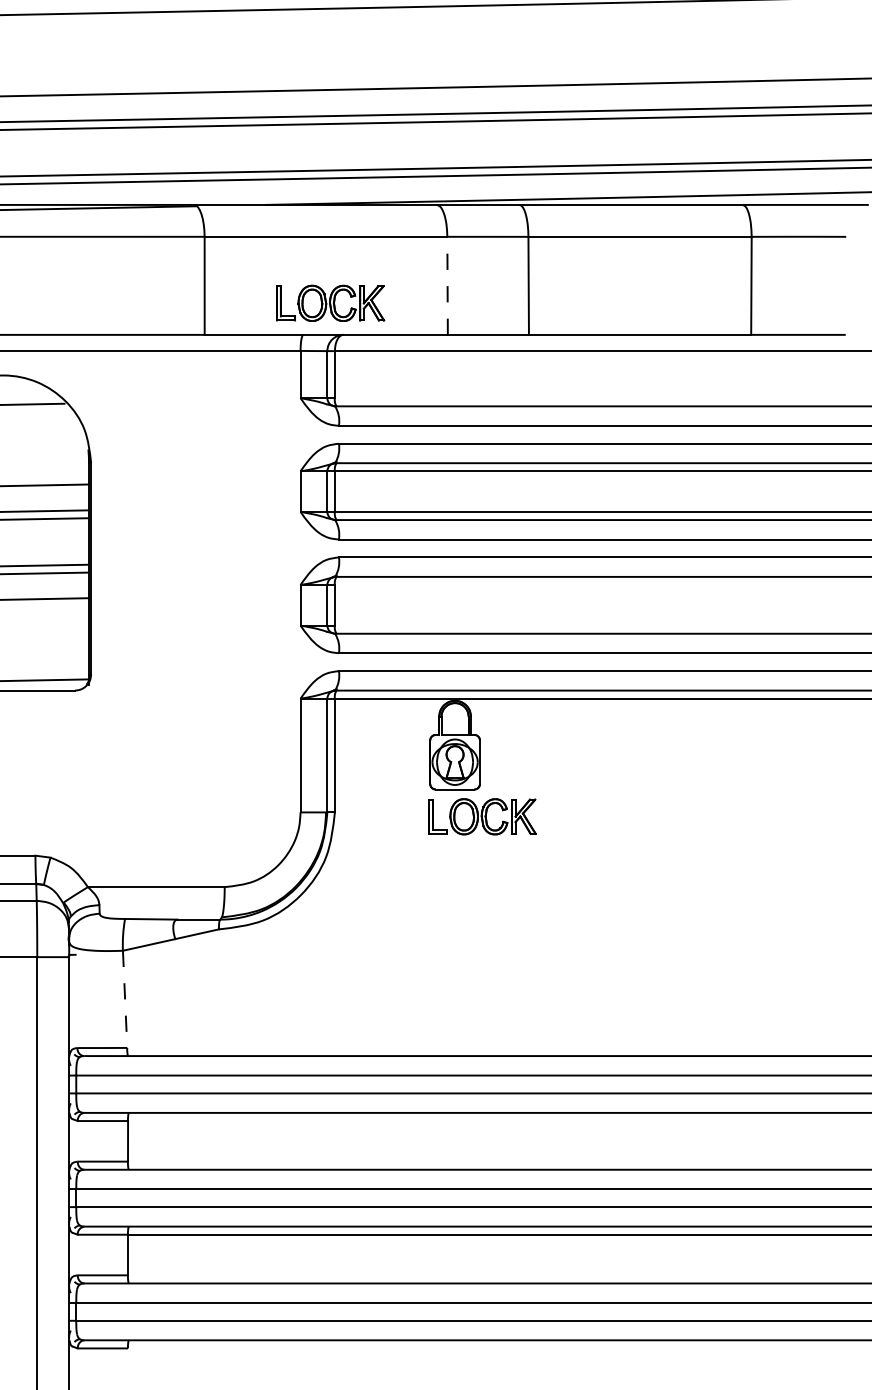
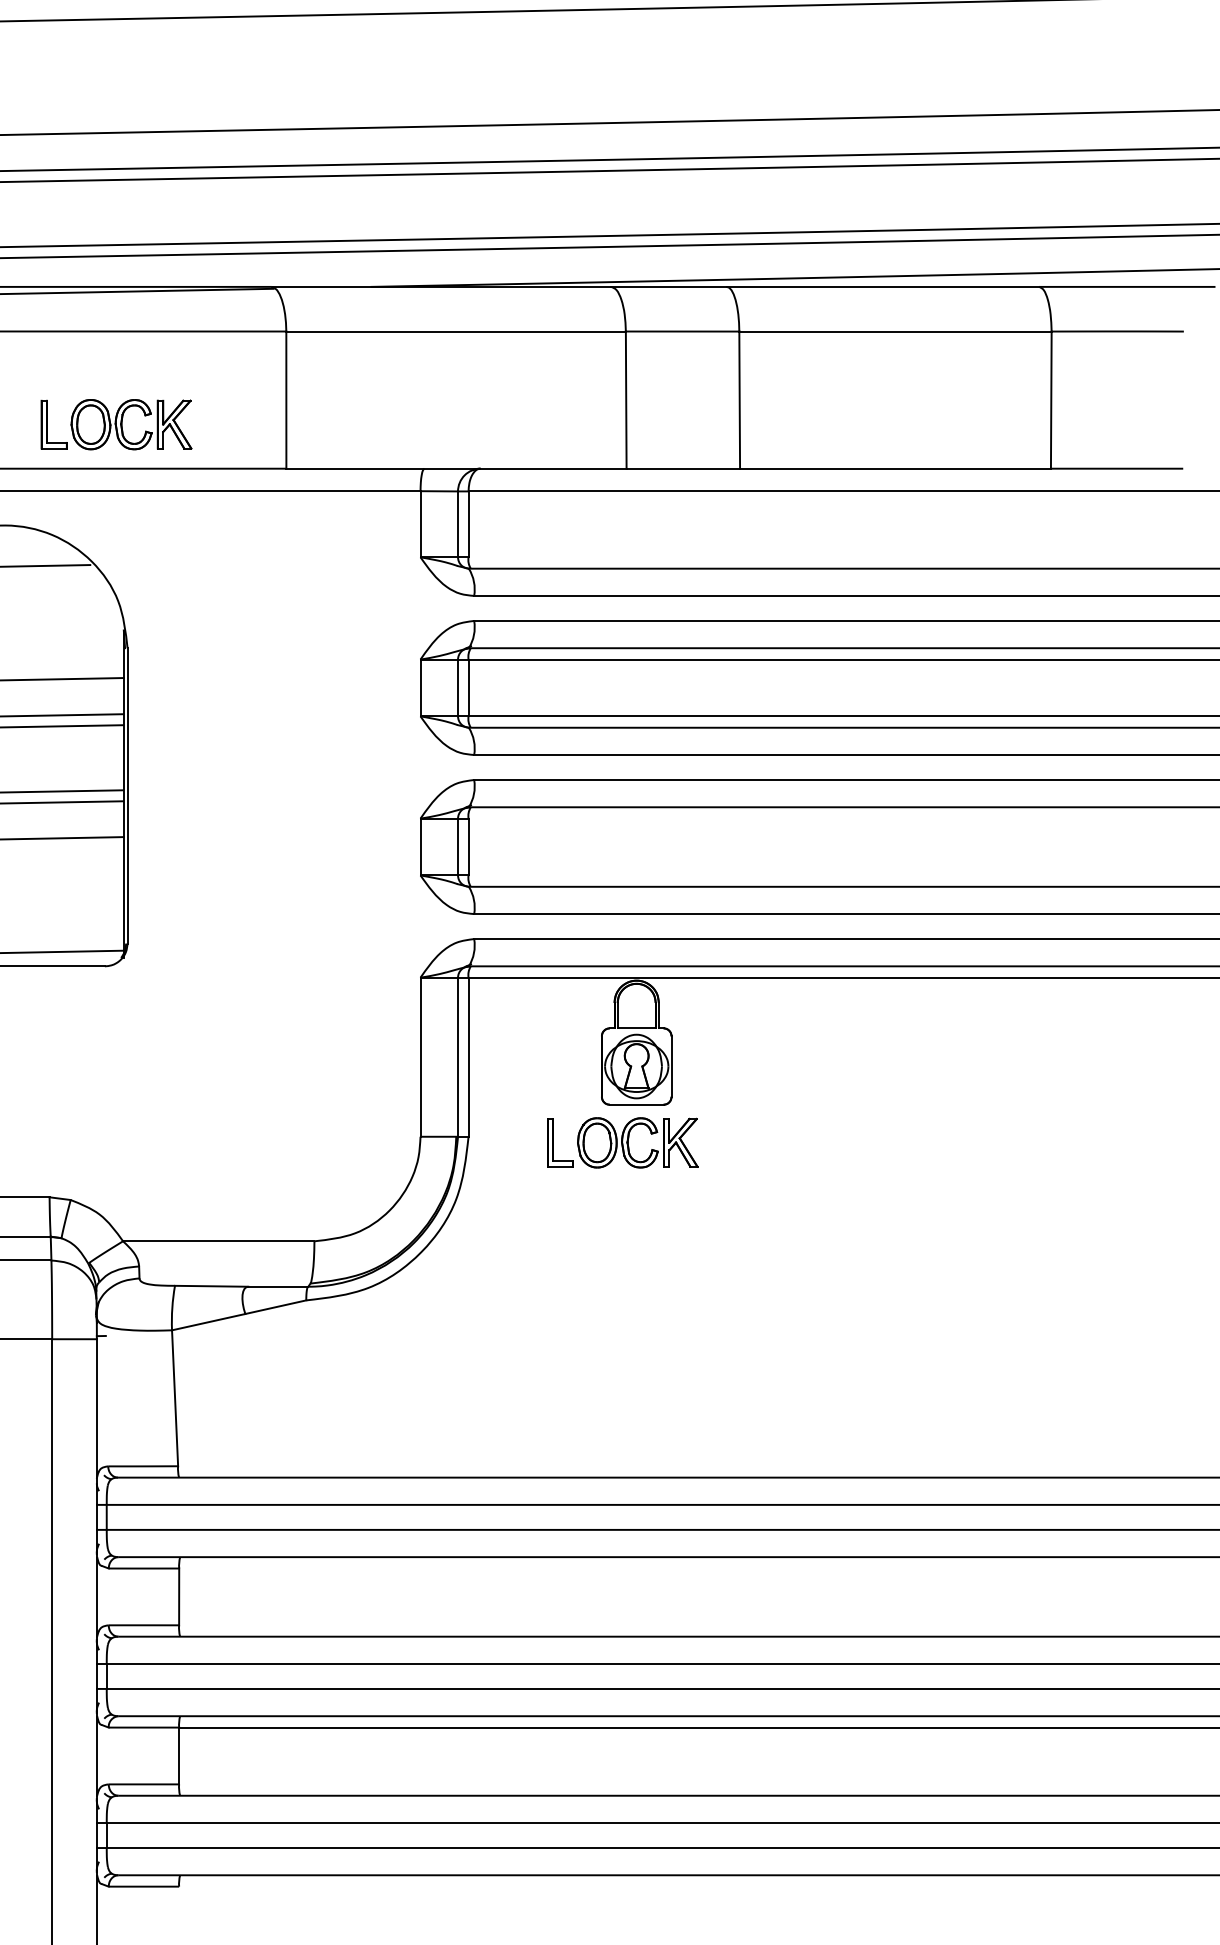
line: (447, 286) -> (626, 400), dashed -> solid
part: (330, 303) -> (116, 424), moved
part: (482, 816) -> (622, 1142), moved
line: (125, 999) -> (175, 1398), dashed -> solid

